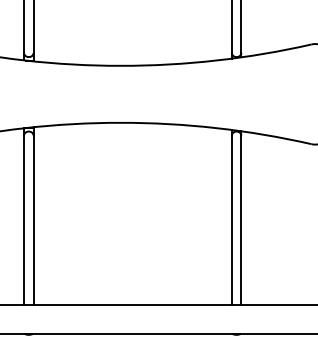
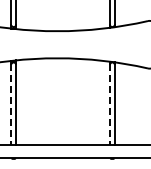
line: (24, 222) -> (11, 105), solid -> dashed
line: (232, 222) -> (110, 105), solid -> dashed

